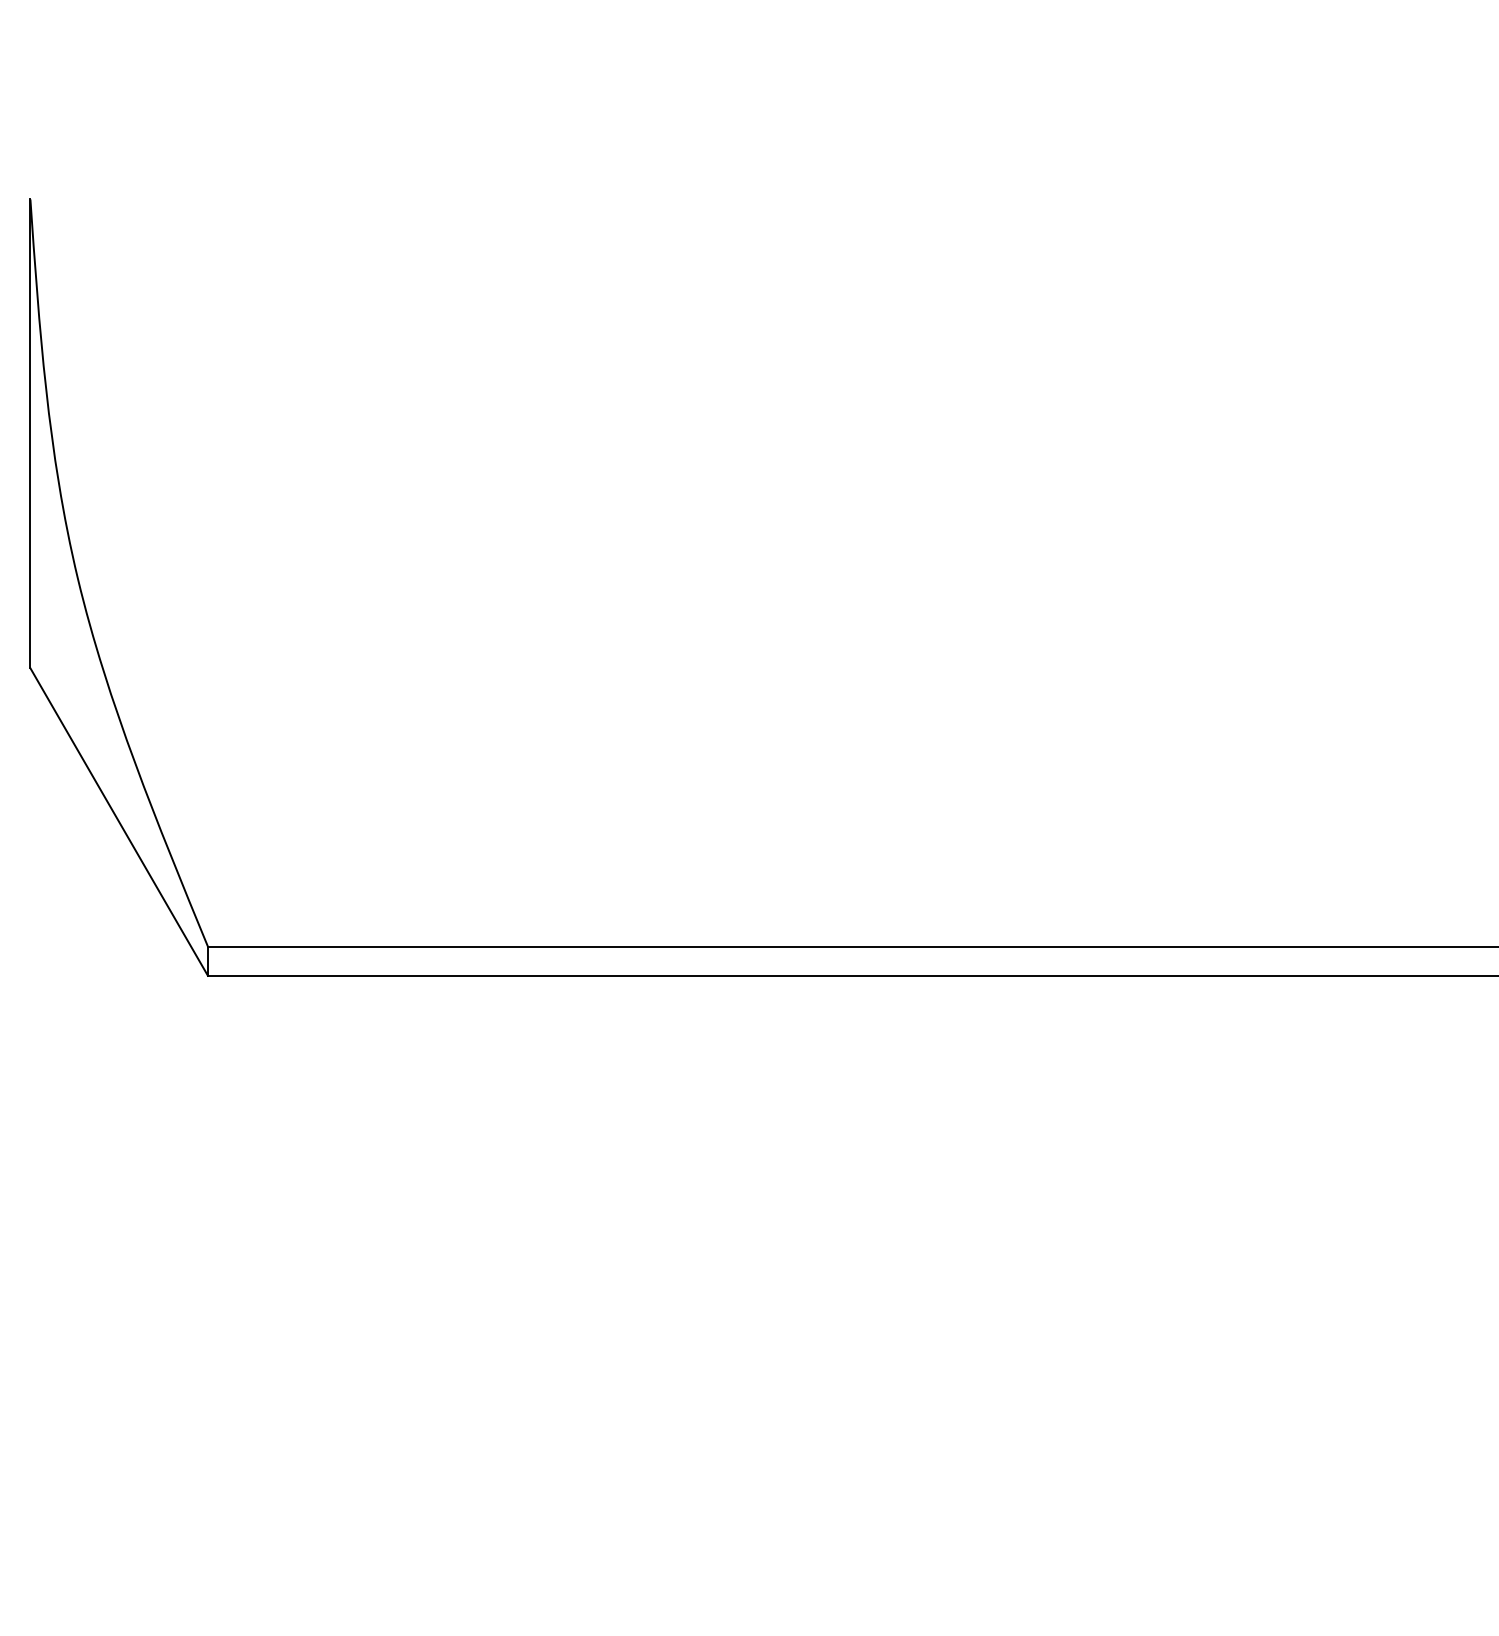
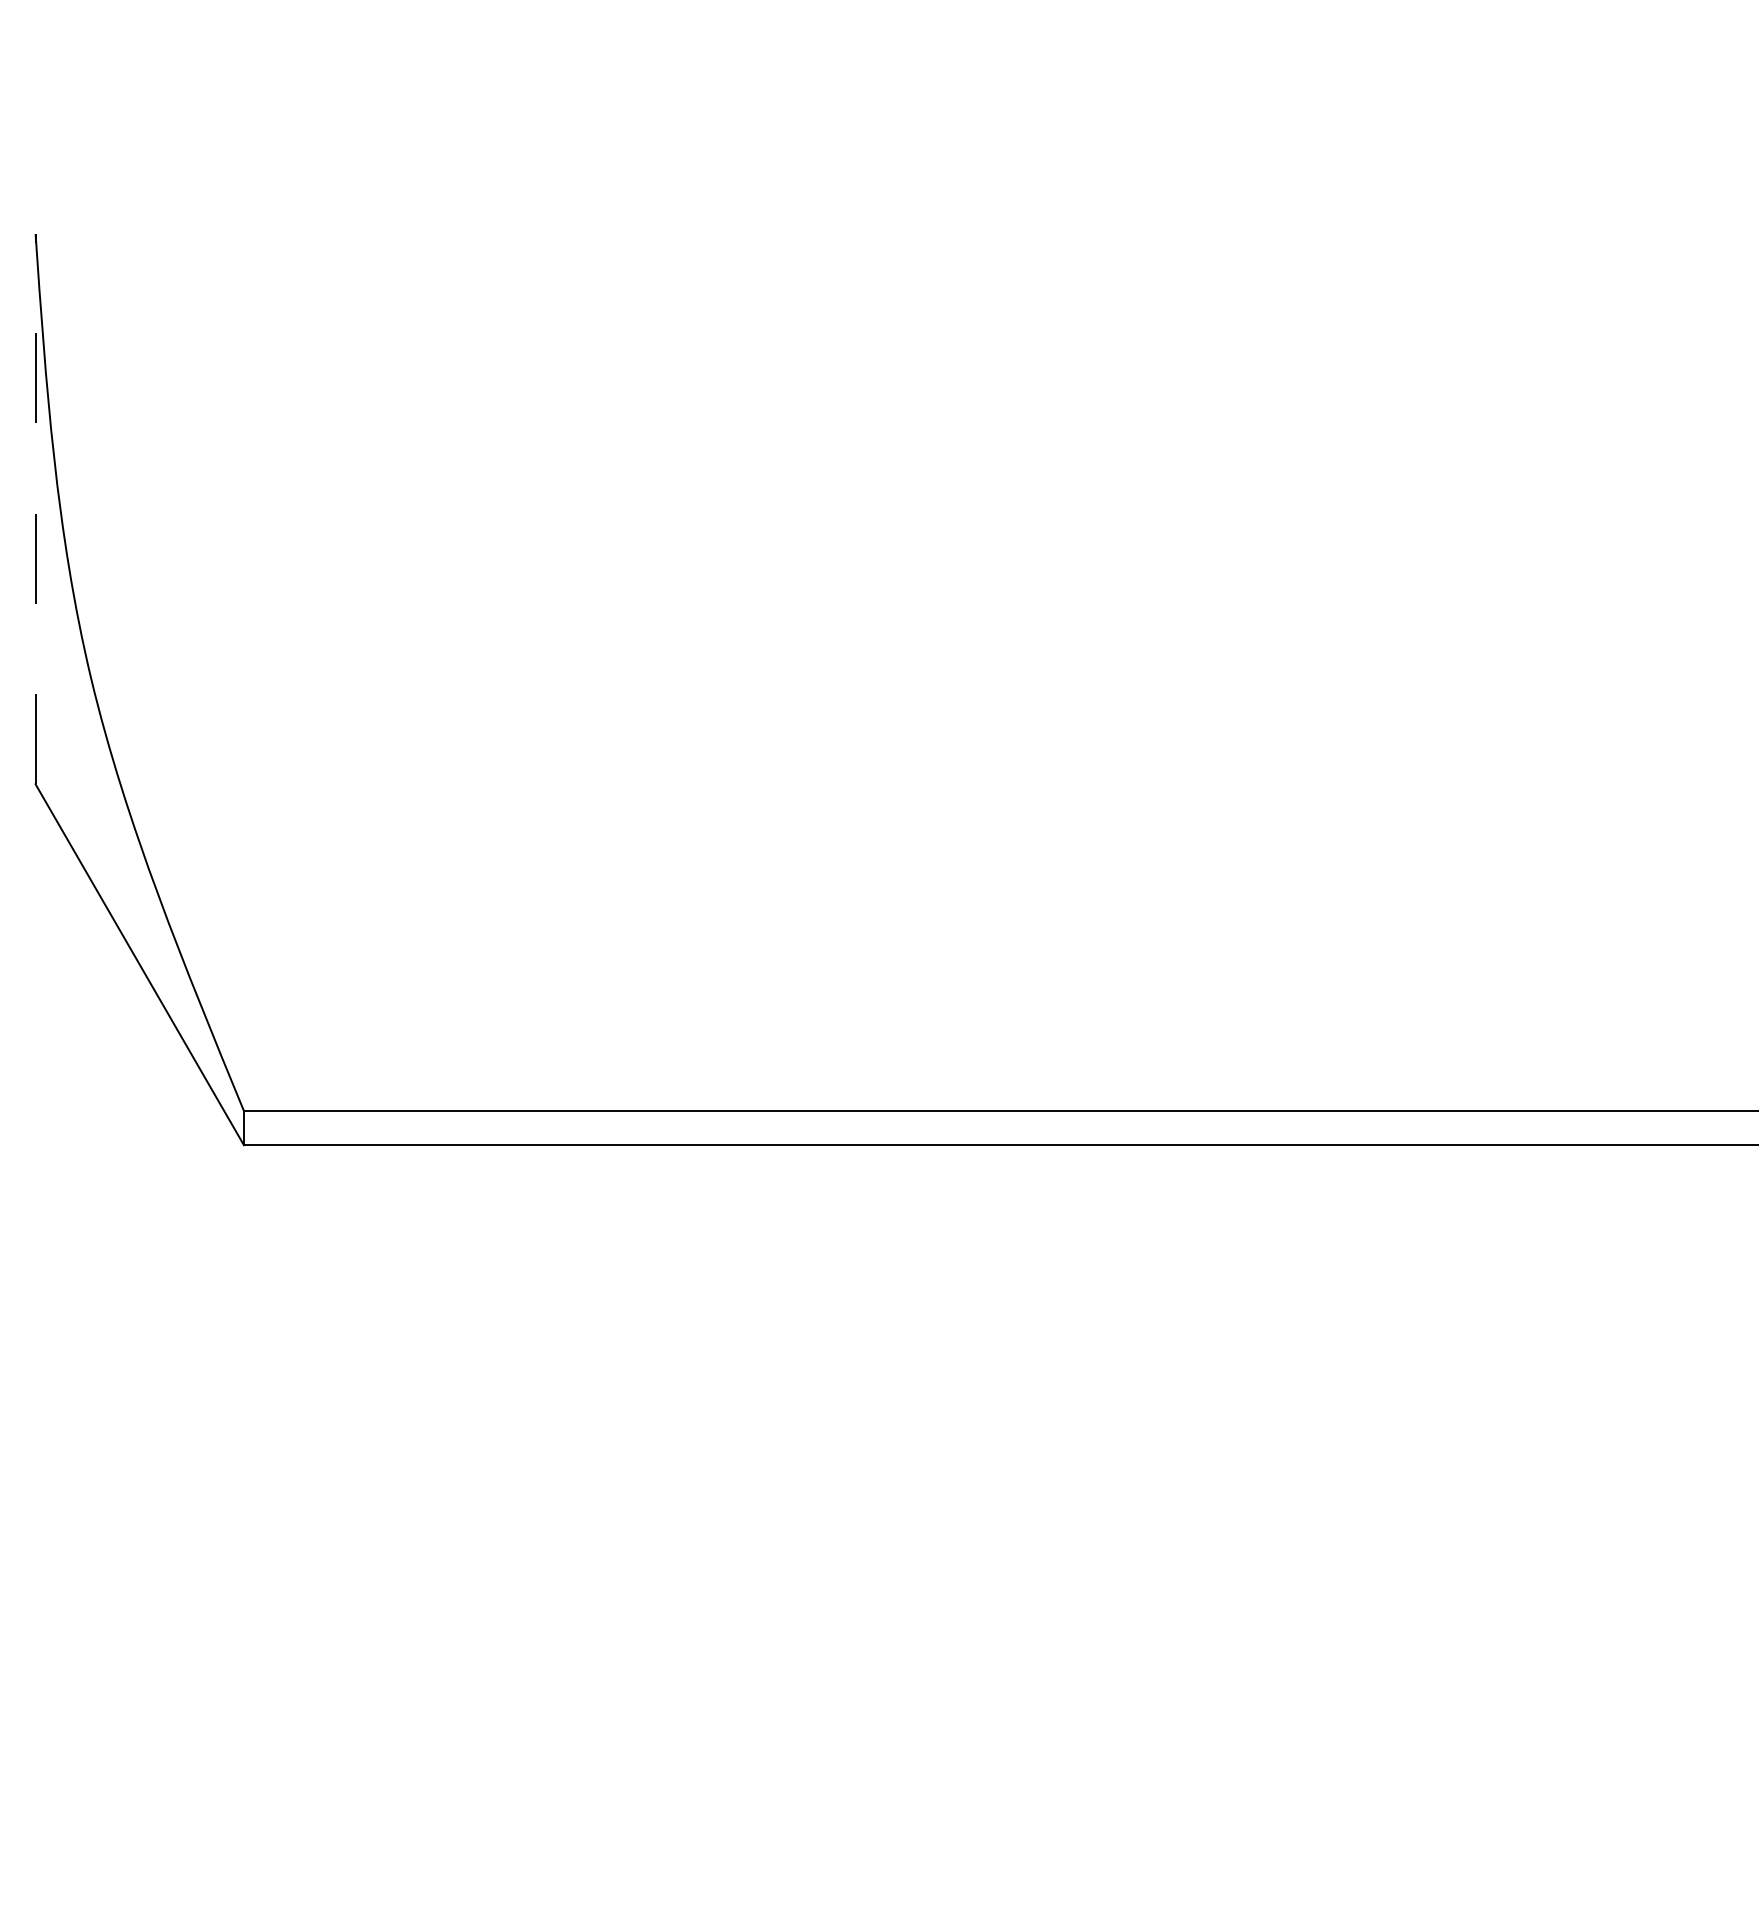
line: (30, 433) -> (35, 508), solid -> dashed

